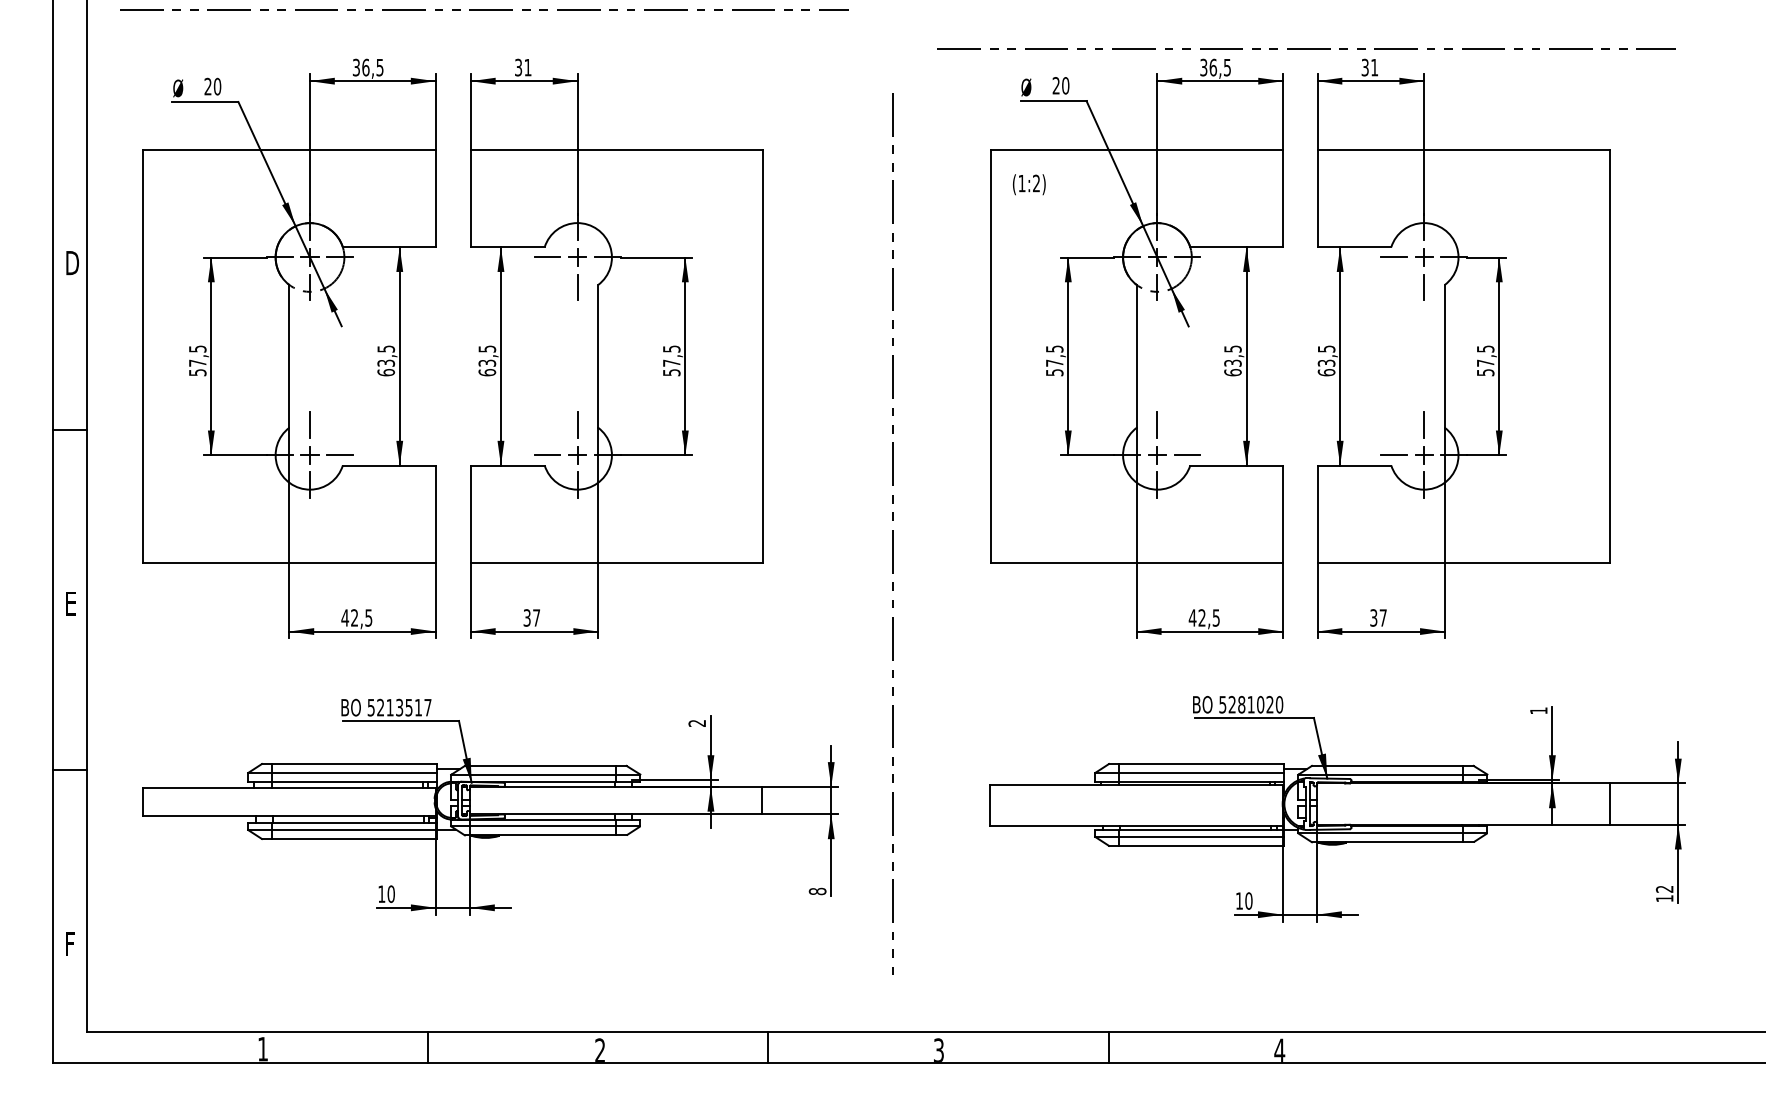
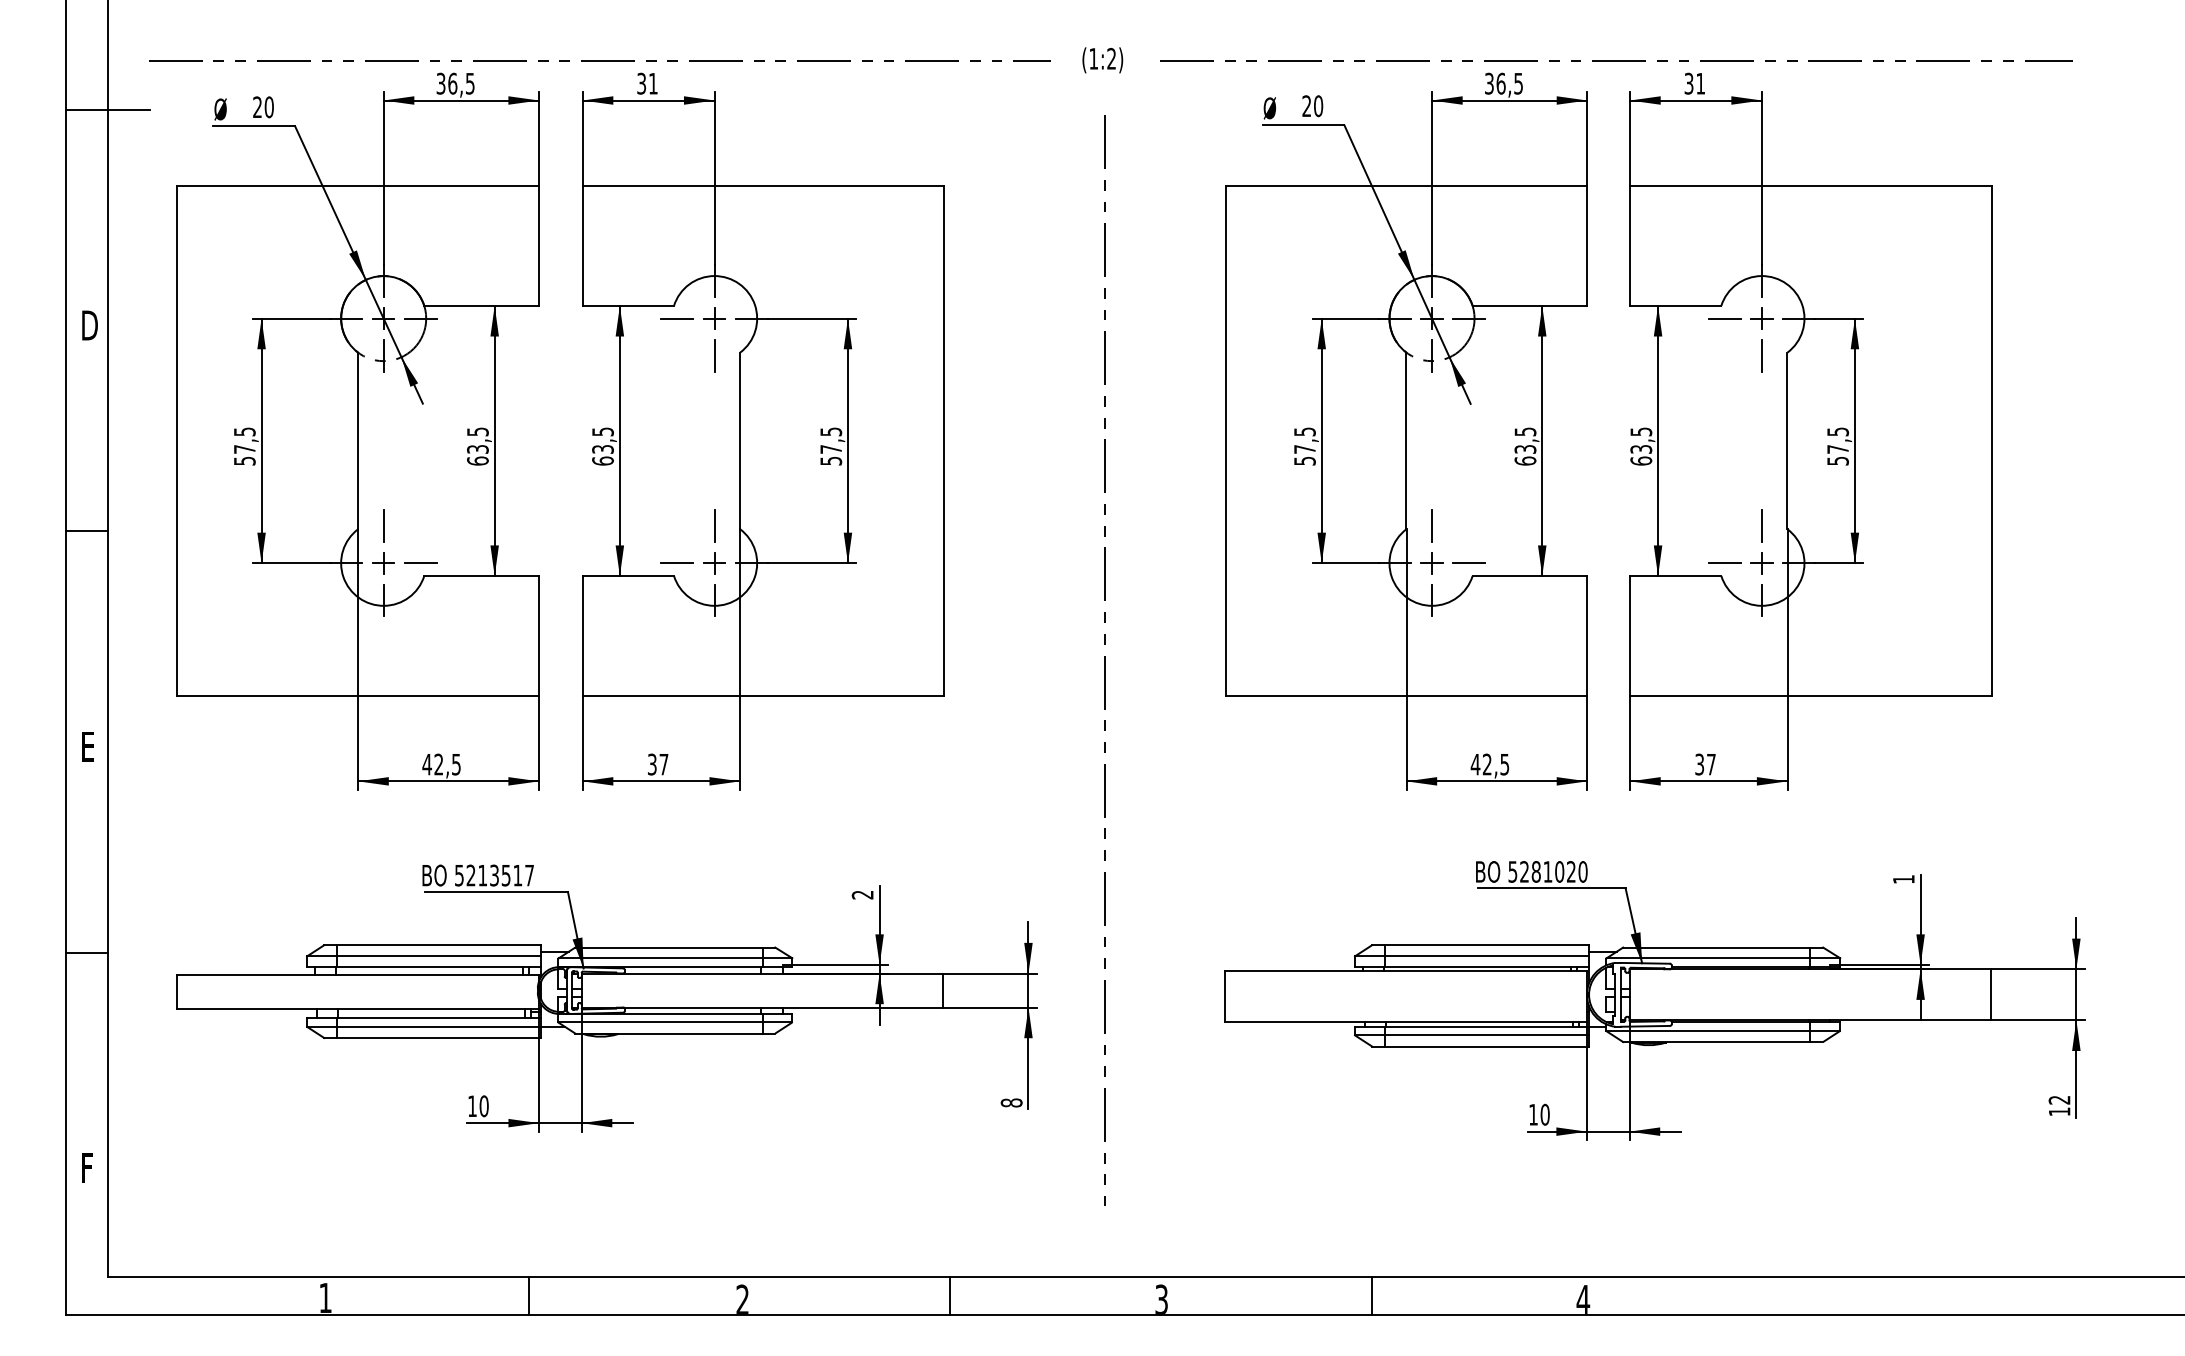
line: (484, 9) -> (599, 60), moved
line: (86, 89) -> (107, 110), added
text: (1029, 184) -> (1103, 60), moved

